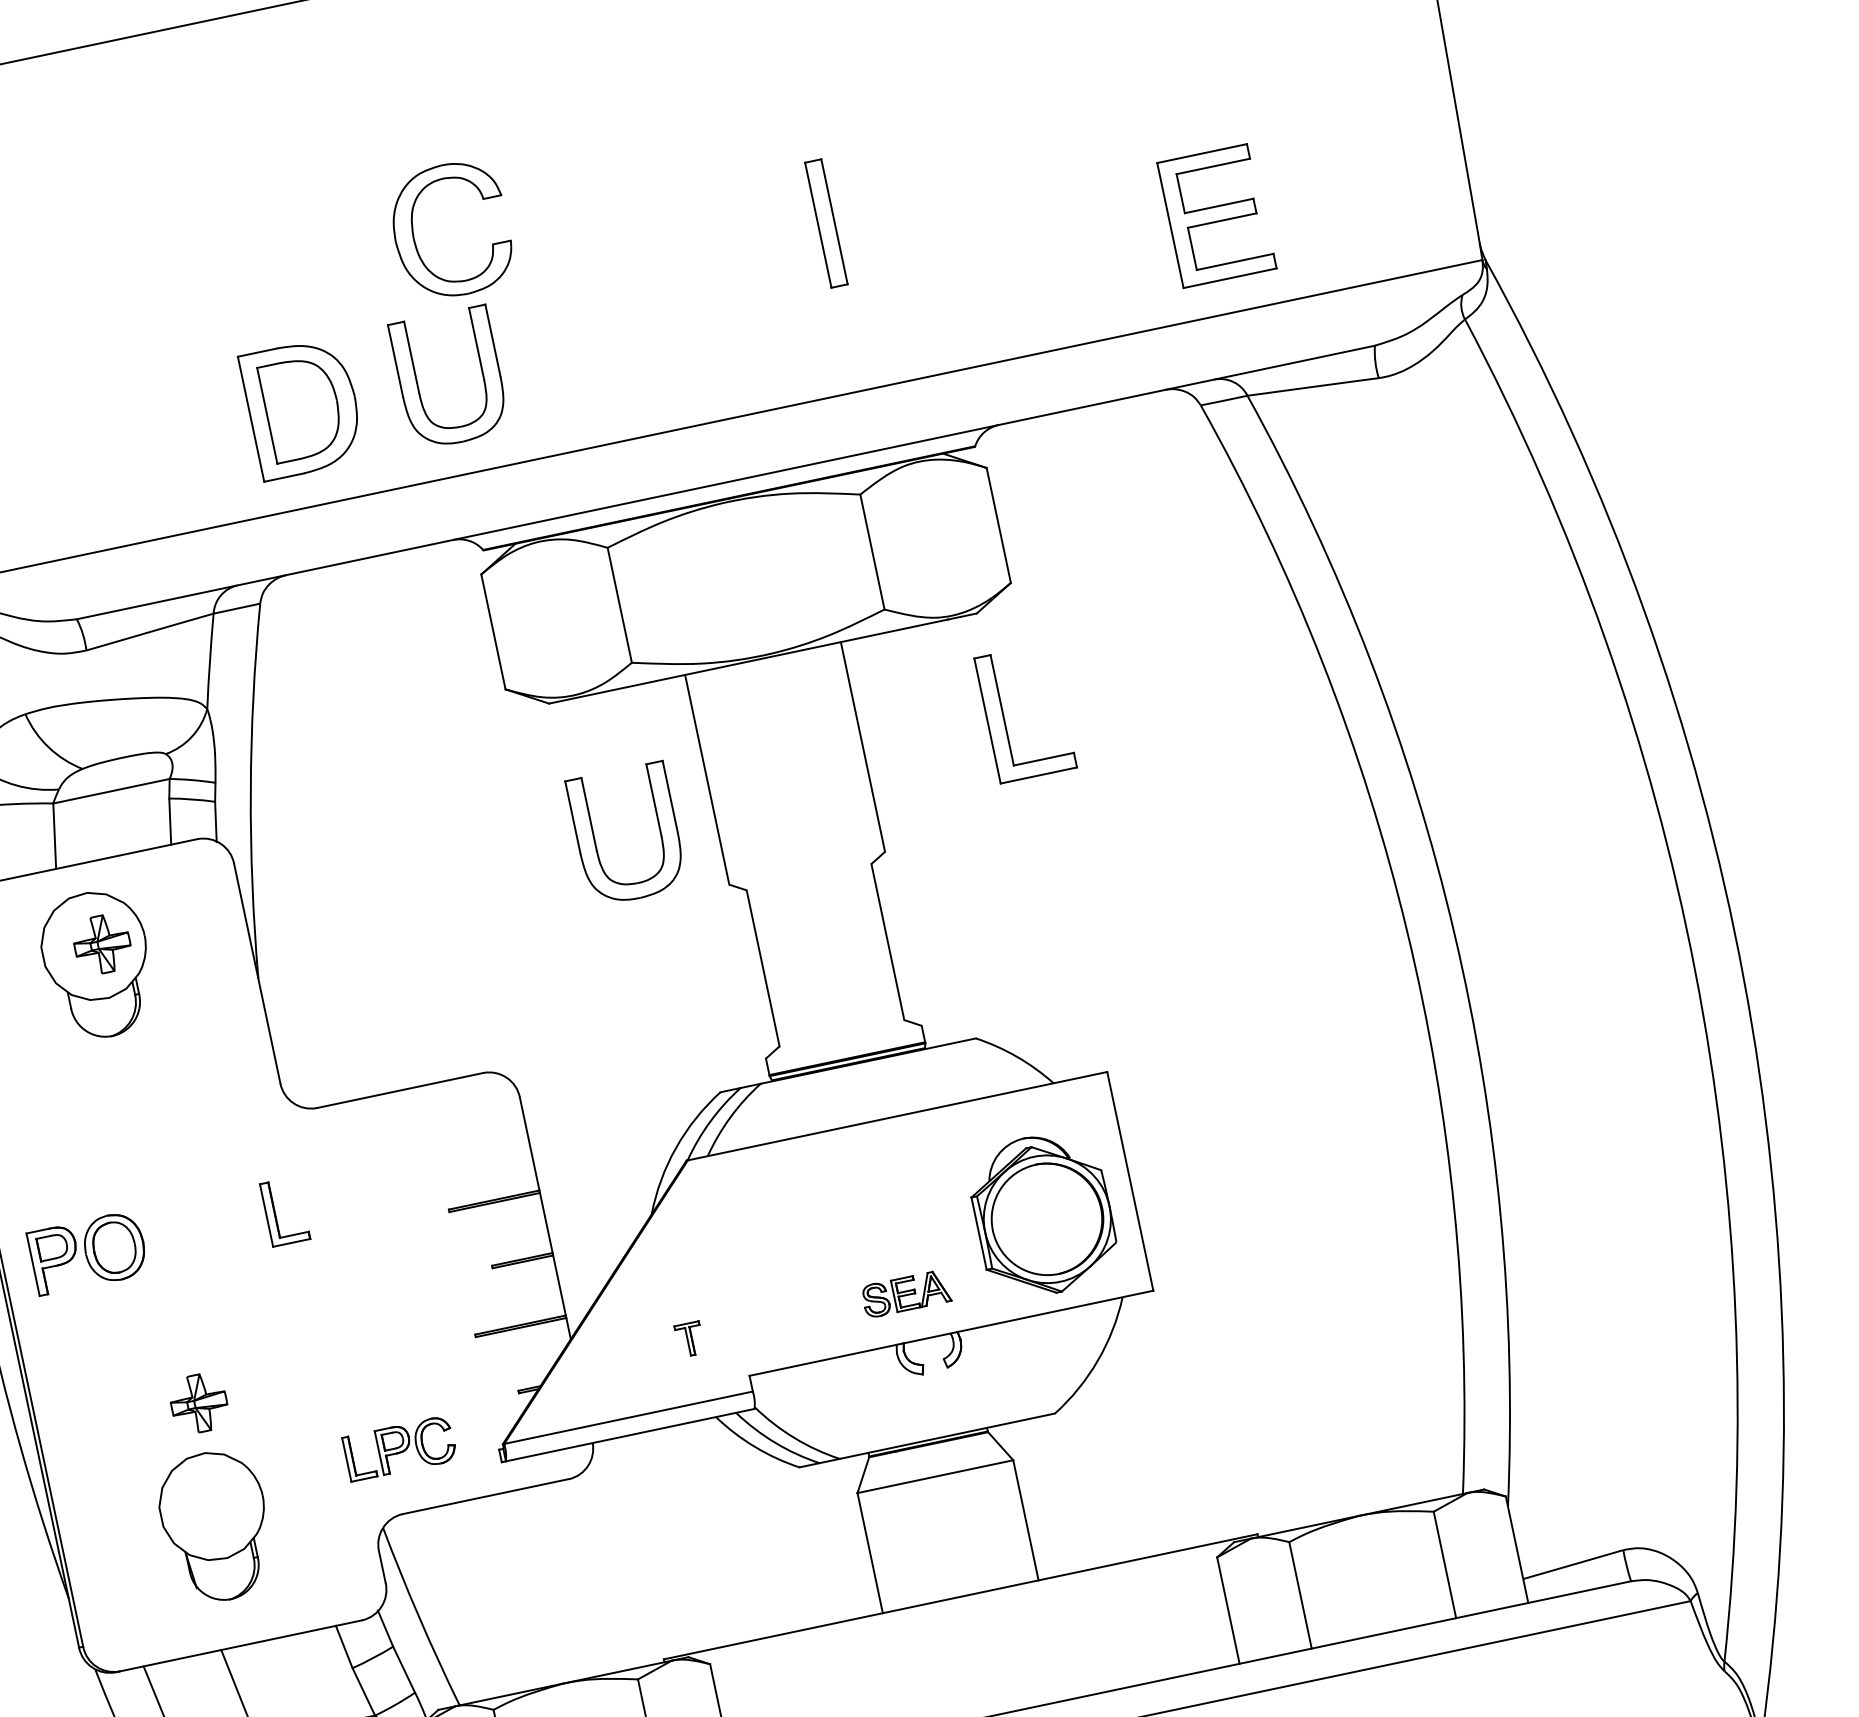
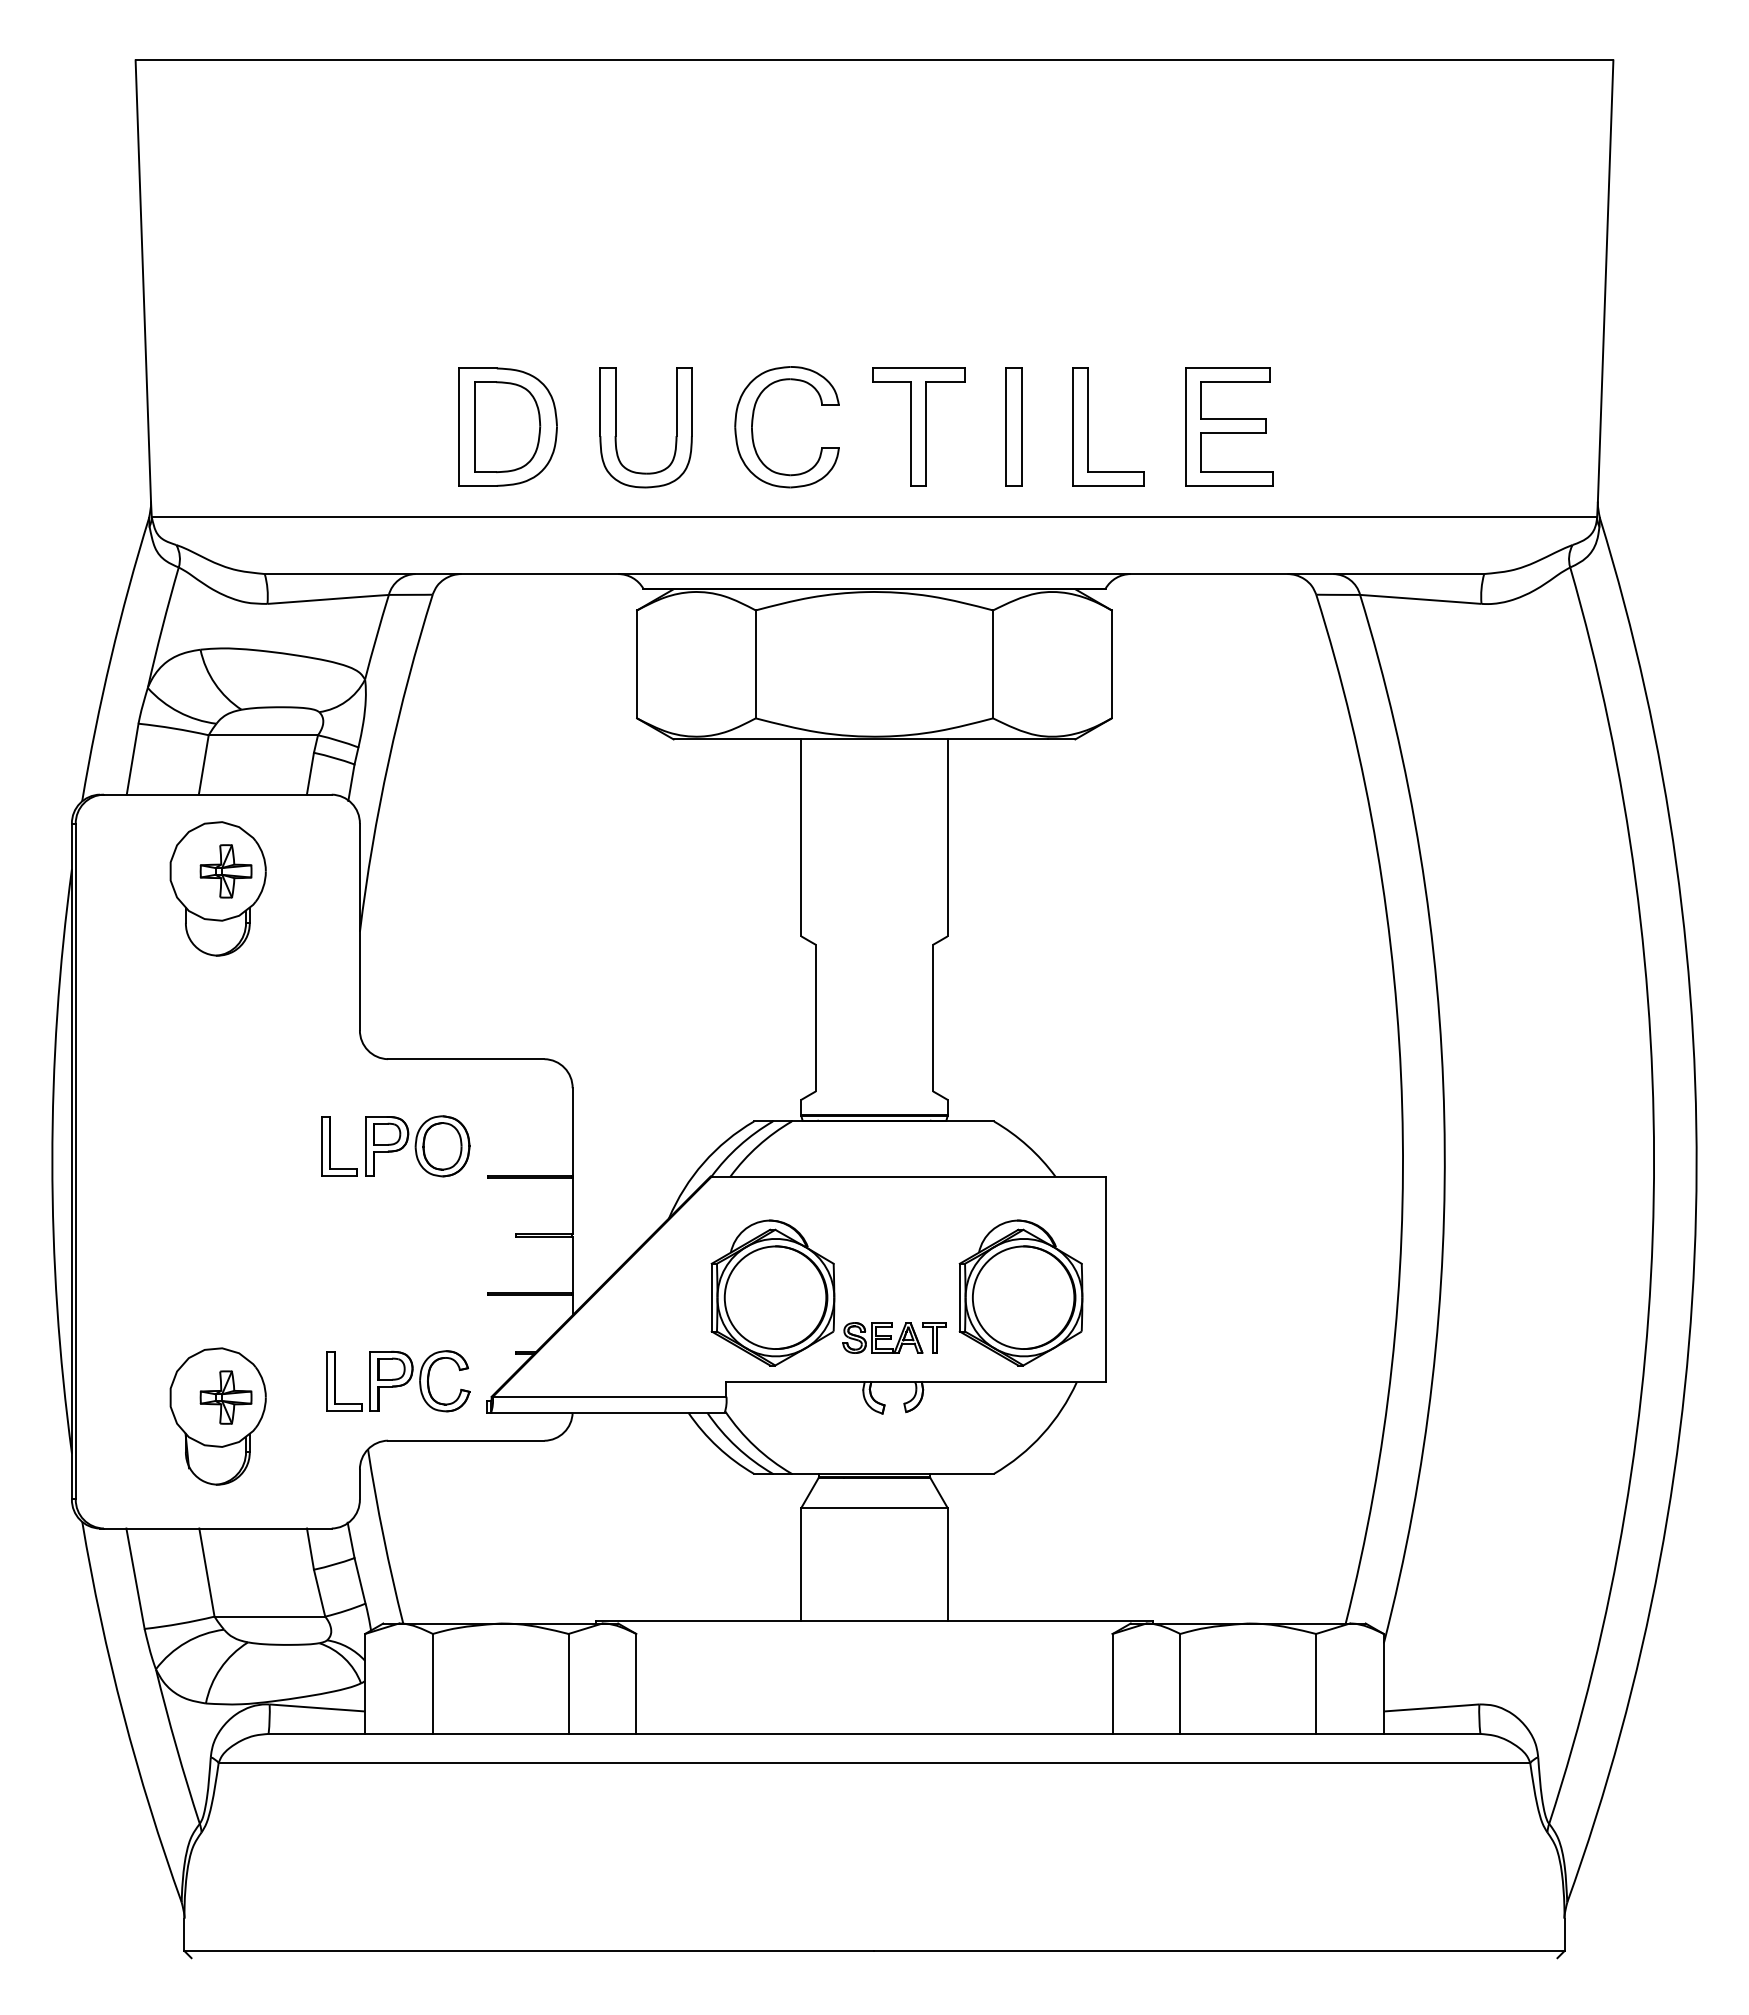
part: (1216, 215) -> (1229, 426), moved
part: (825, 222) -> (1013, 426), moved
part: (414, 233) -> (753, 423), moved
part: (739, 315) -> (918, 426), added
part: (1004, 716) -> (1088, 426), moved
part: (595, 840) -> (689, 871), removed
part: (87, 1253) -> (417, 1146), moved
part: (778, 1270) -> (772, 1292), added
part: (689, 1338) -> (934, 1337), moved
part: (198, 1403) -> (225, 1397), moved
part: (400, 1448) -> (398, 1381), size x1.43

